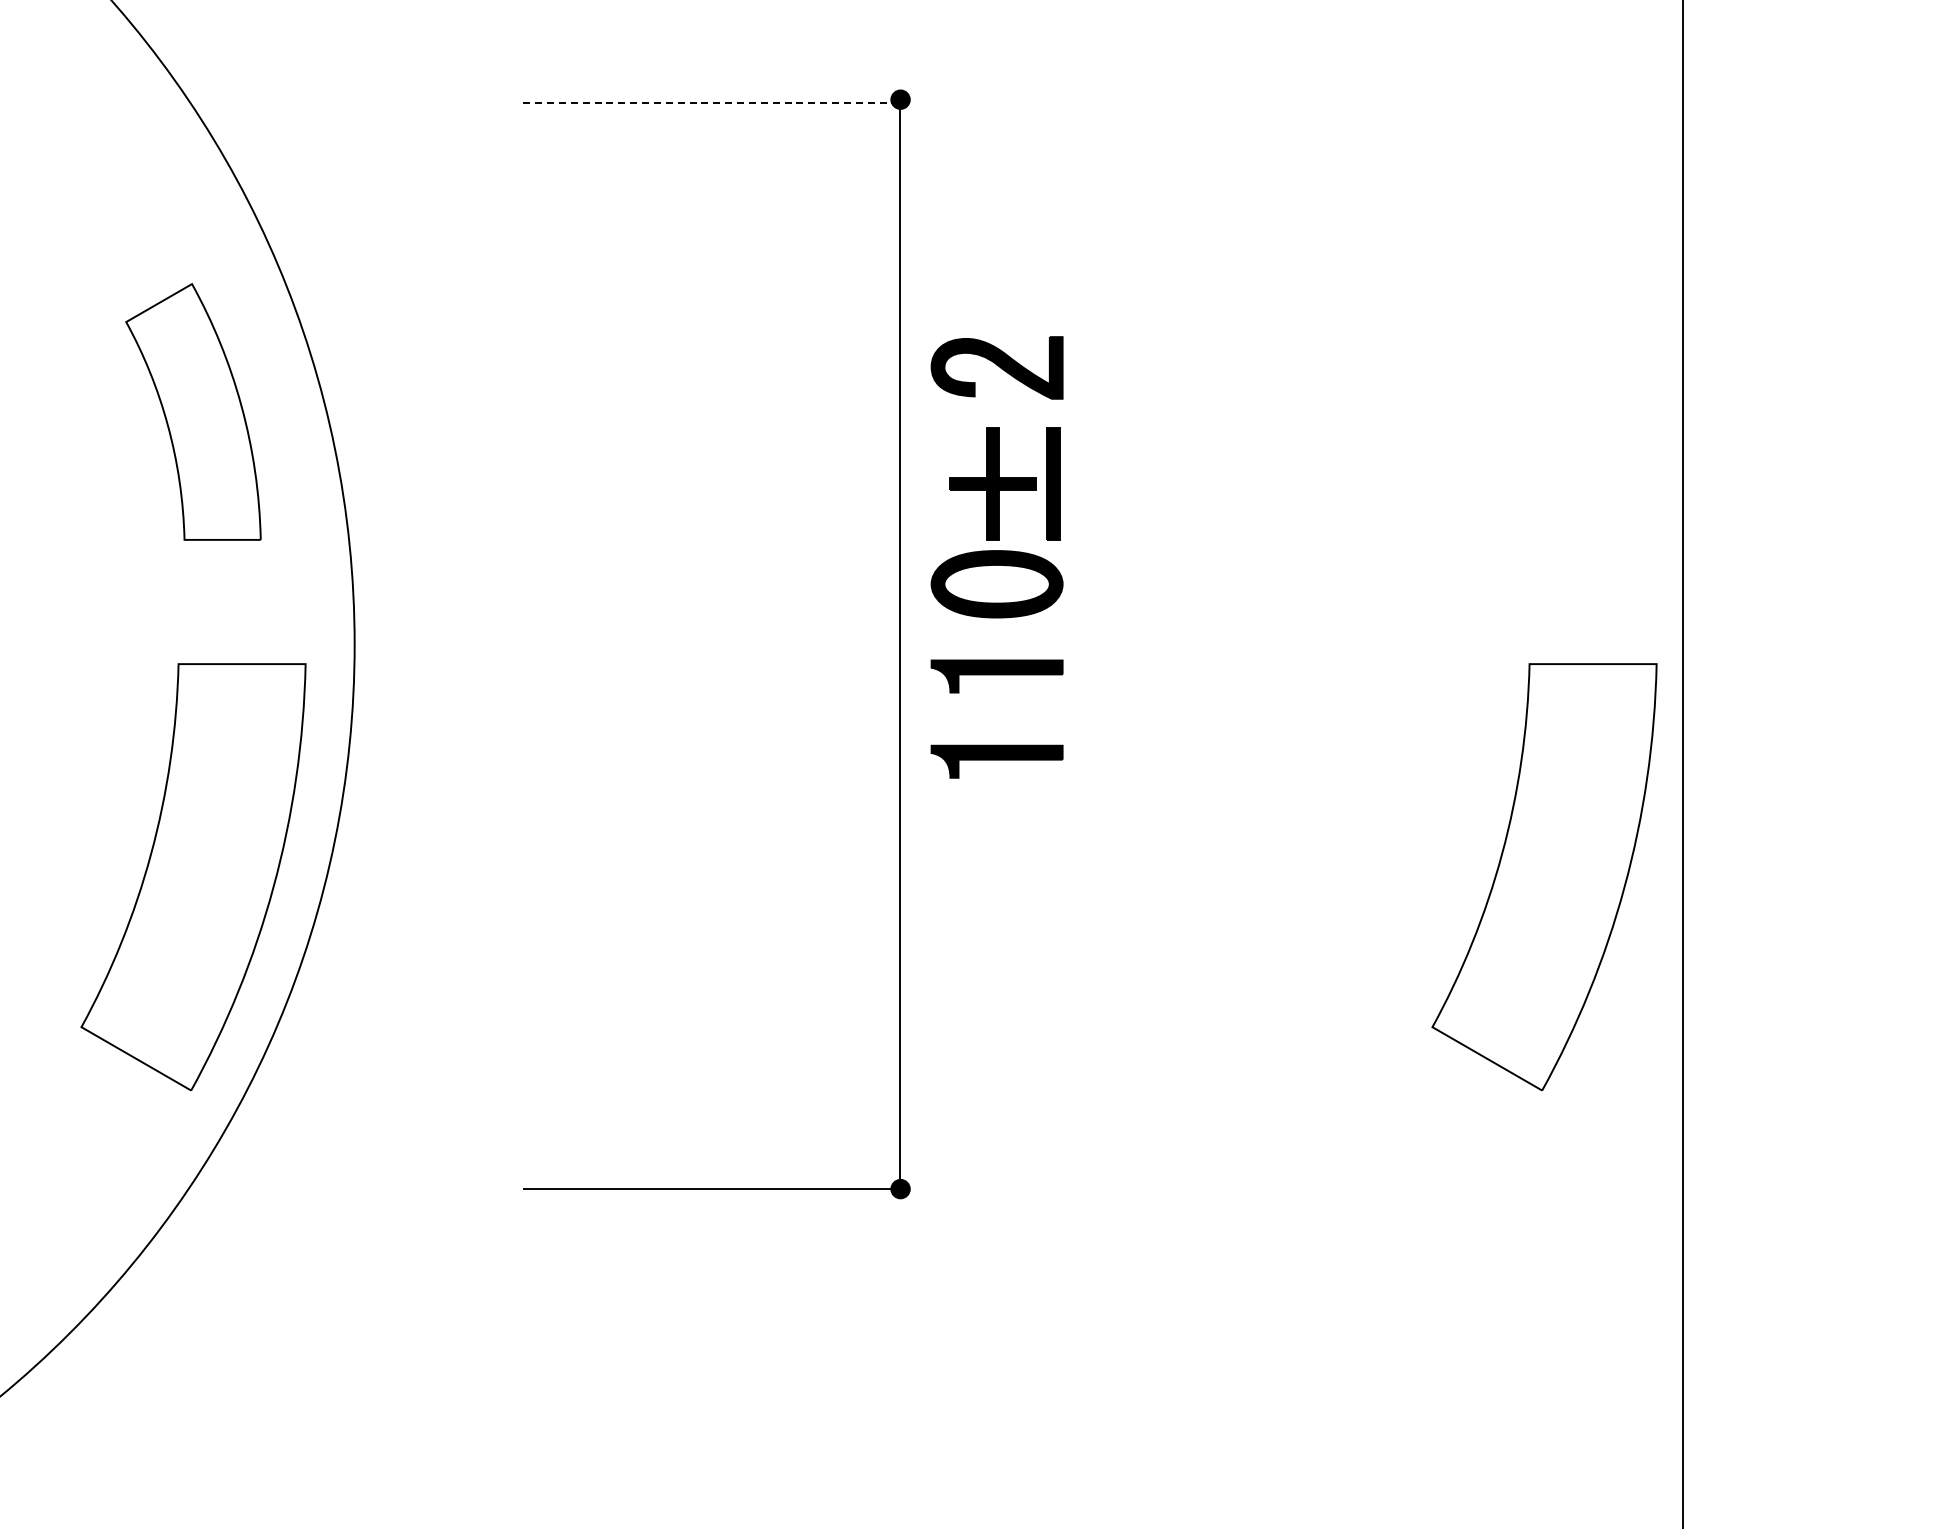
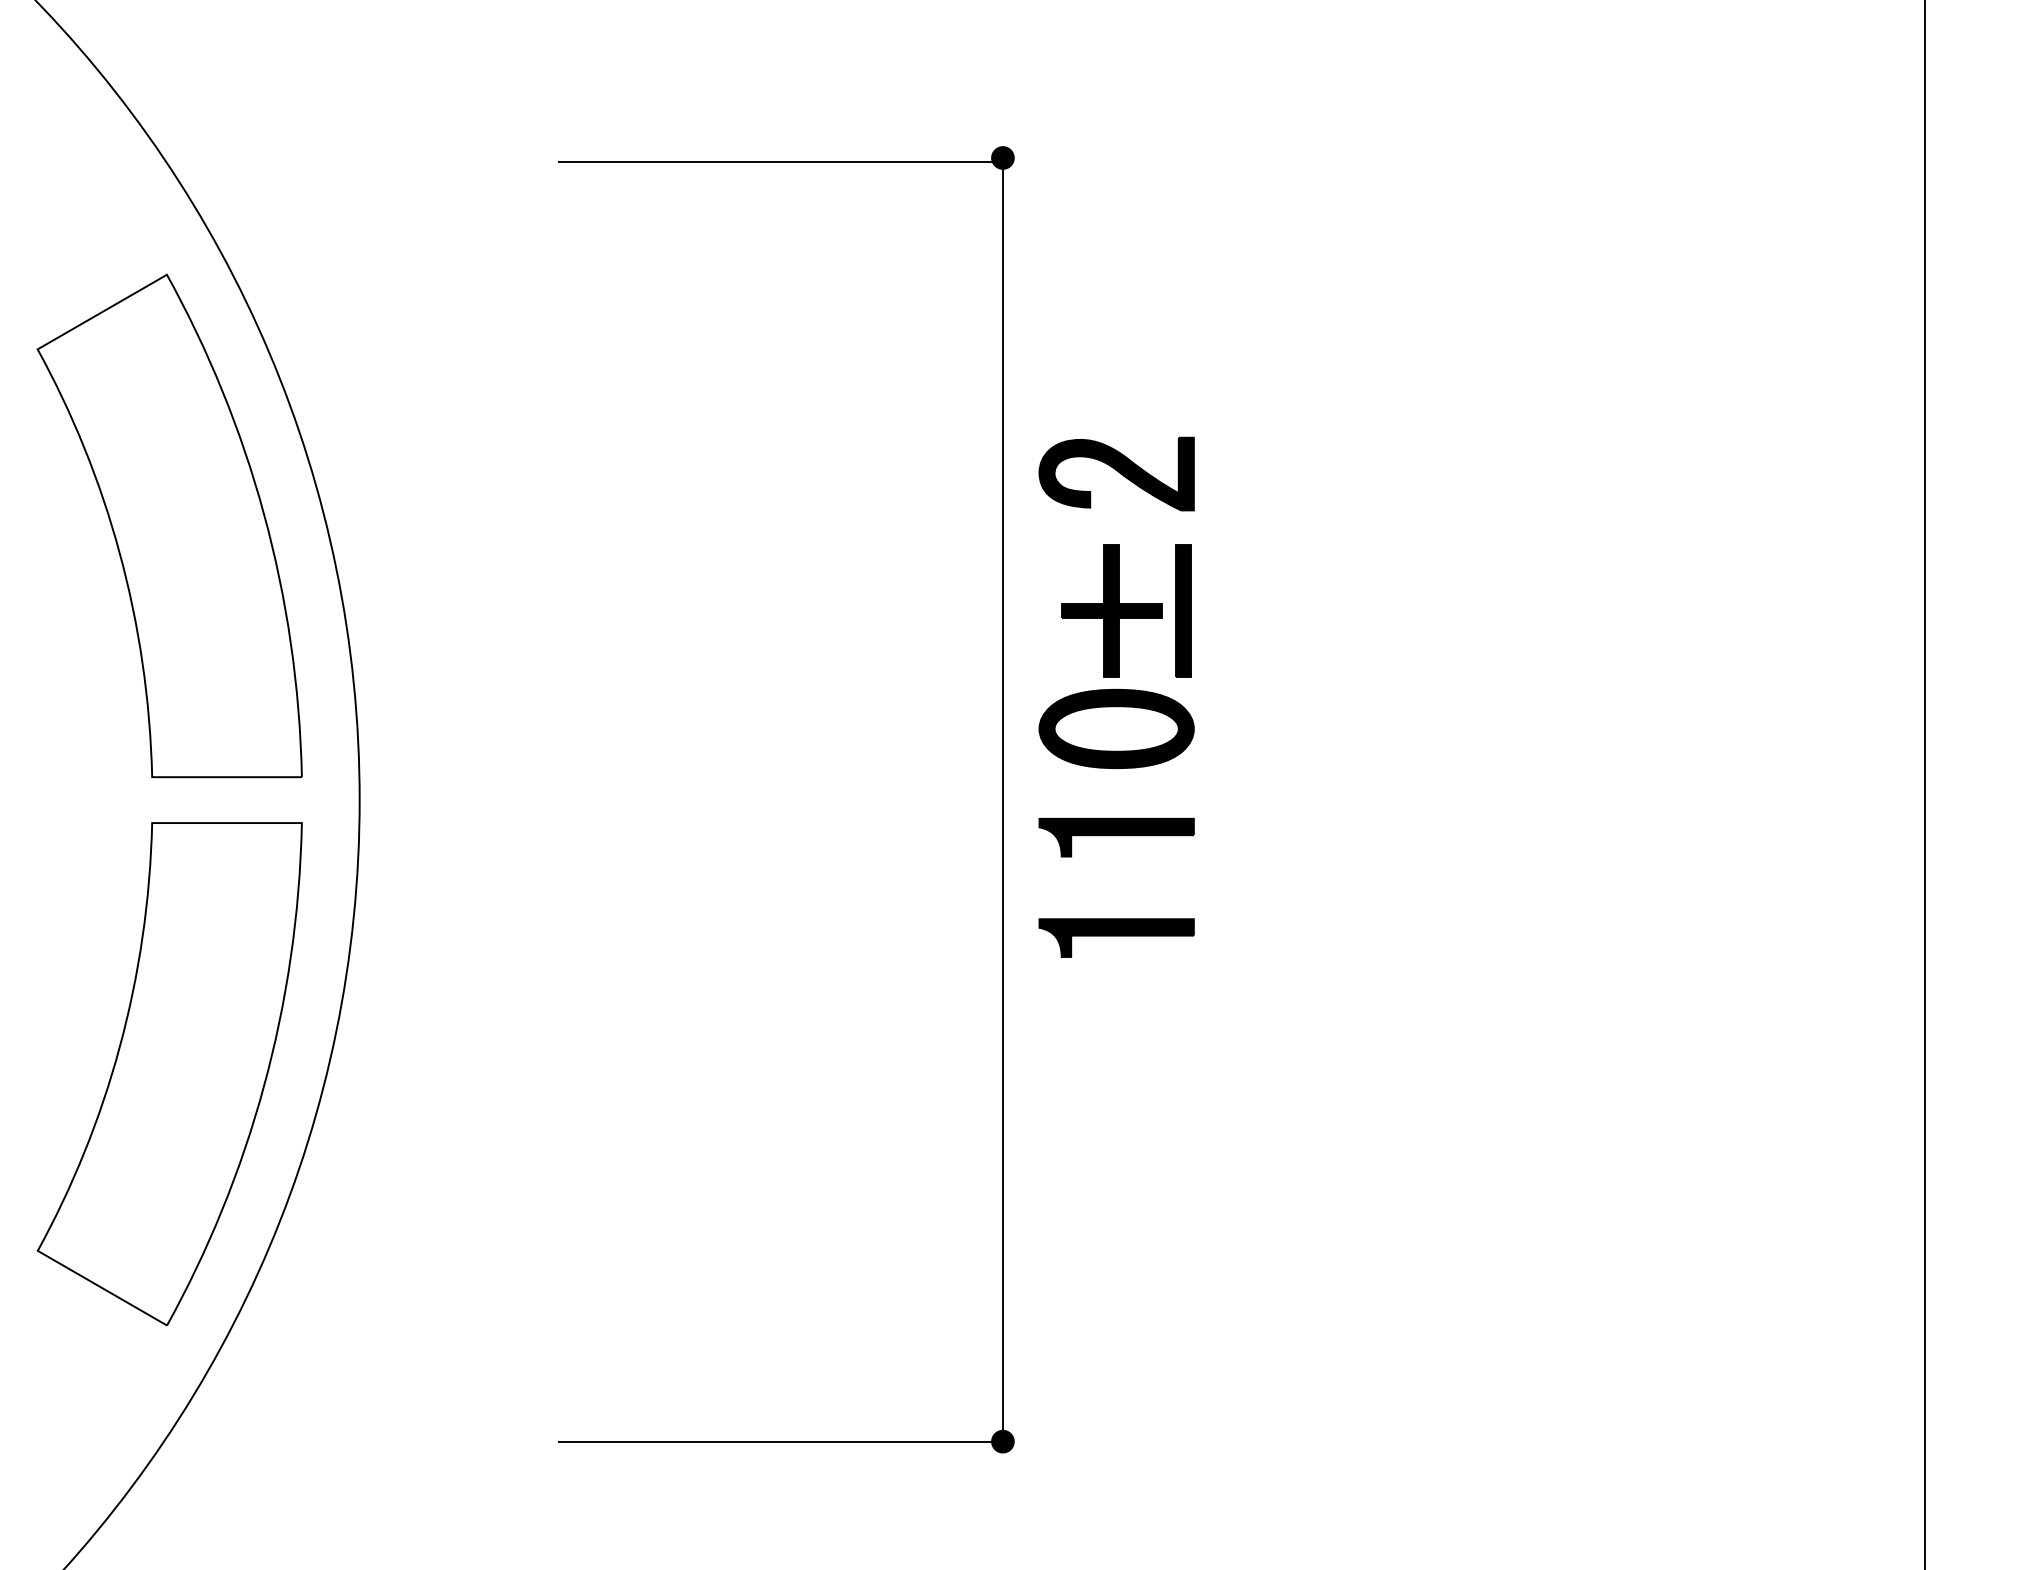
line: (712, 103) -> (781, 162), dashed -> solid
part: (193, 411) -> (169, 525), size x1.67
part: (1544, 877) -> (1761, 1074), removed

